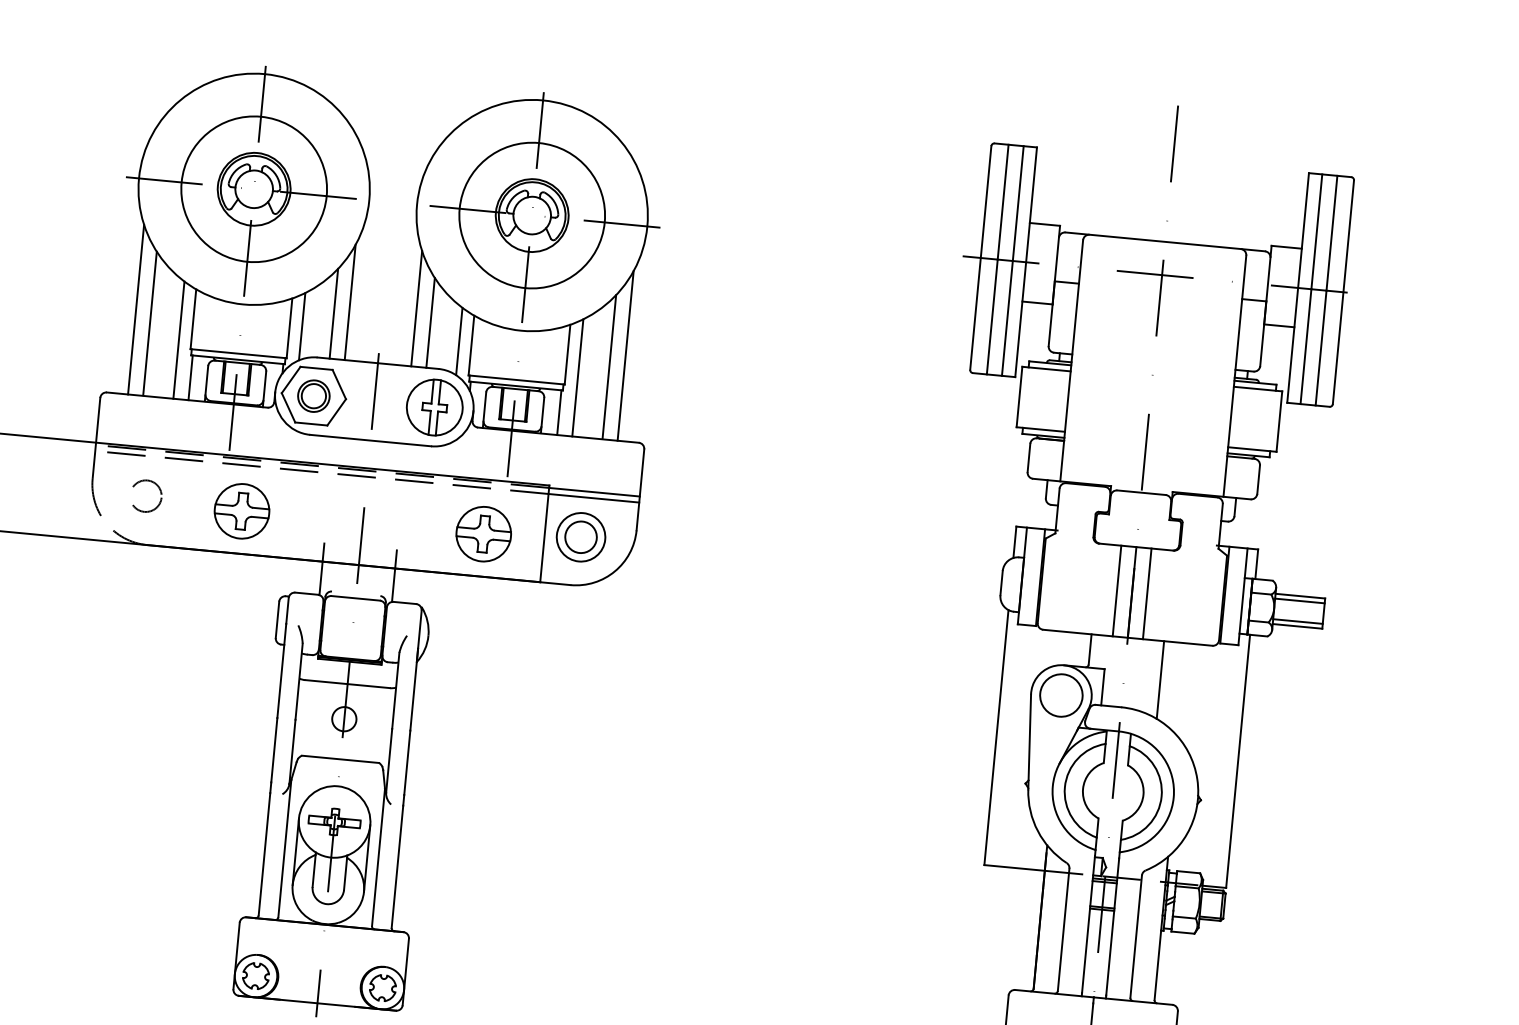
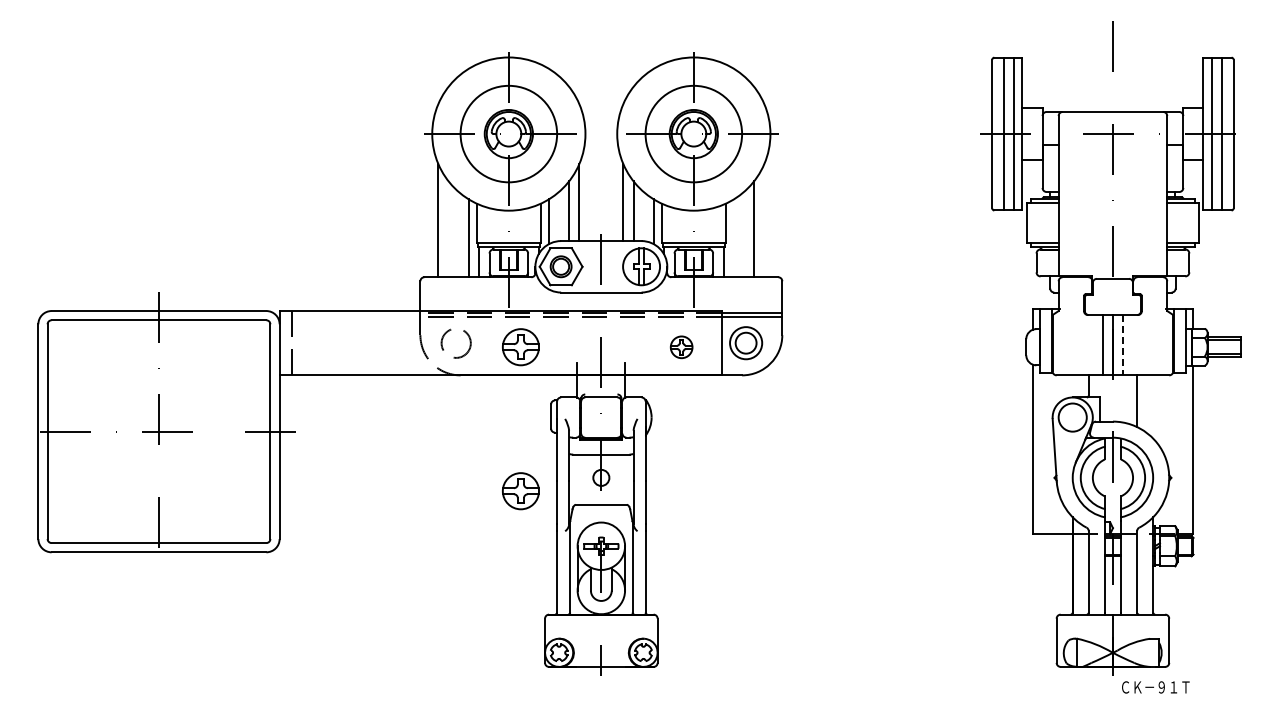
line: (150, 322) -> (448, 228), removed
line: (626, 355) -> (764, 220), removed
line: (578, 378) -> (734, 238), removed
circle: (147, 495) -> (457, 342), size x1.4
part: (483, 534) -> (681, 347), size x0.6
line: (1147, 594) -> (1123, 345), solid -> dashed
part: (220, 728) -> (520, 491), added

